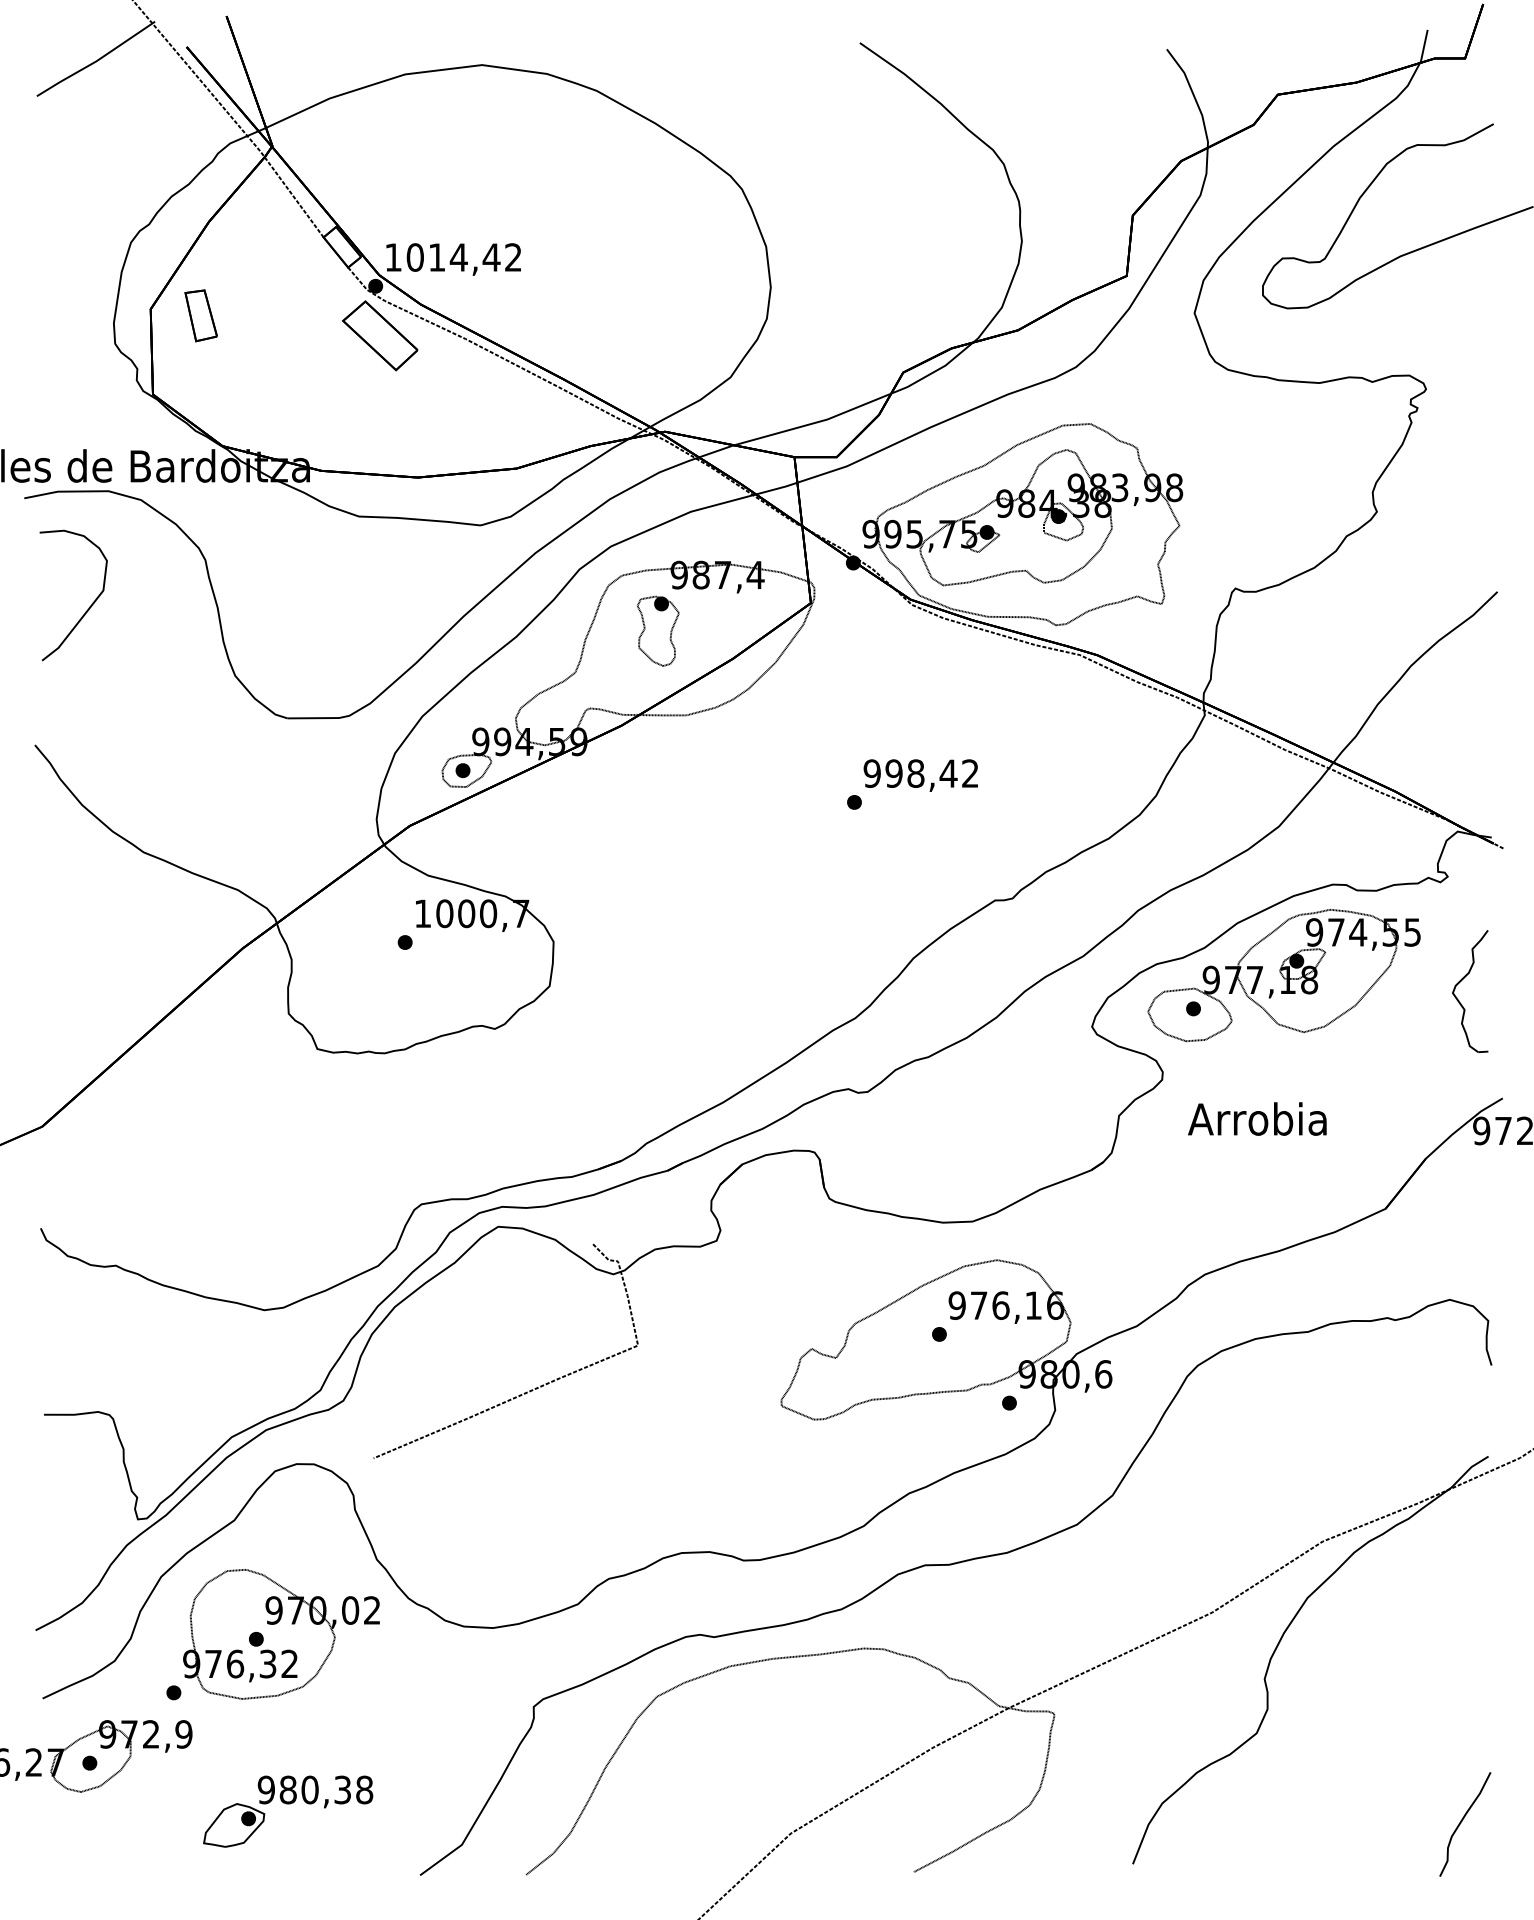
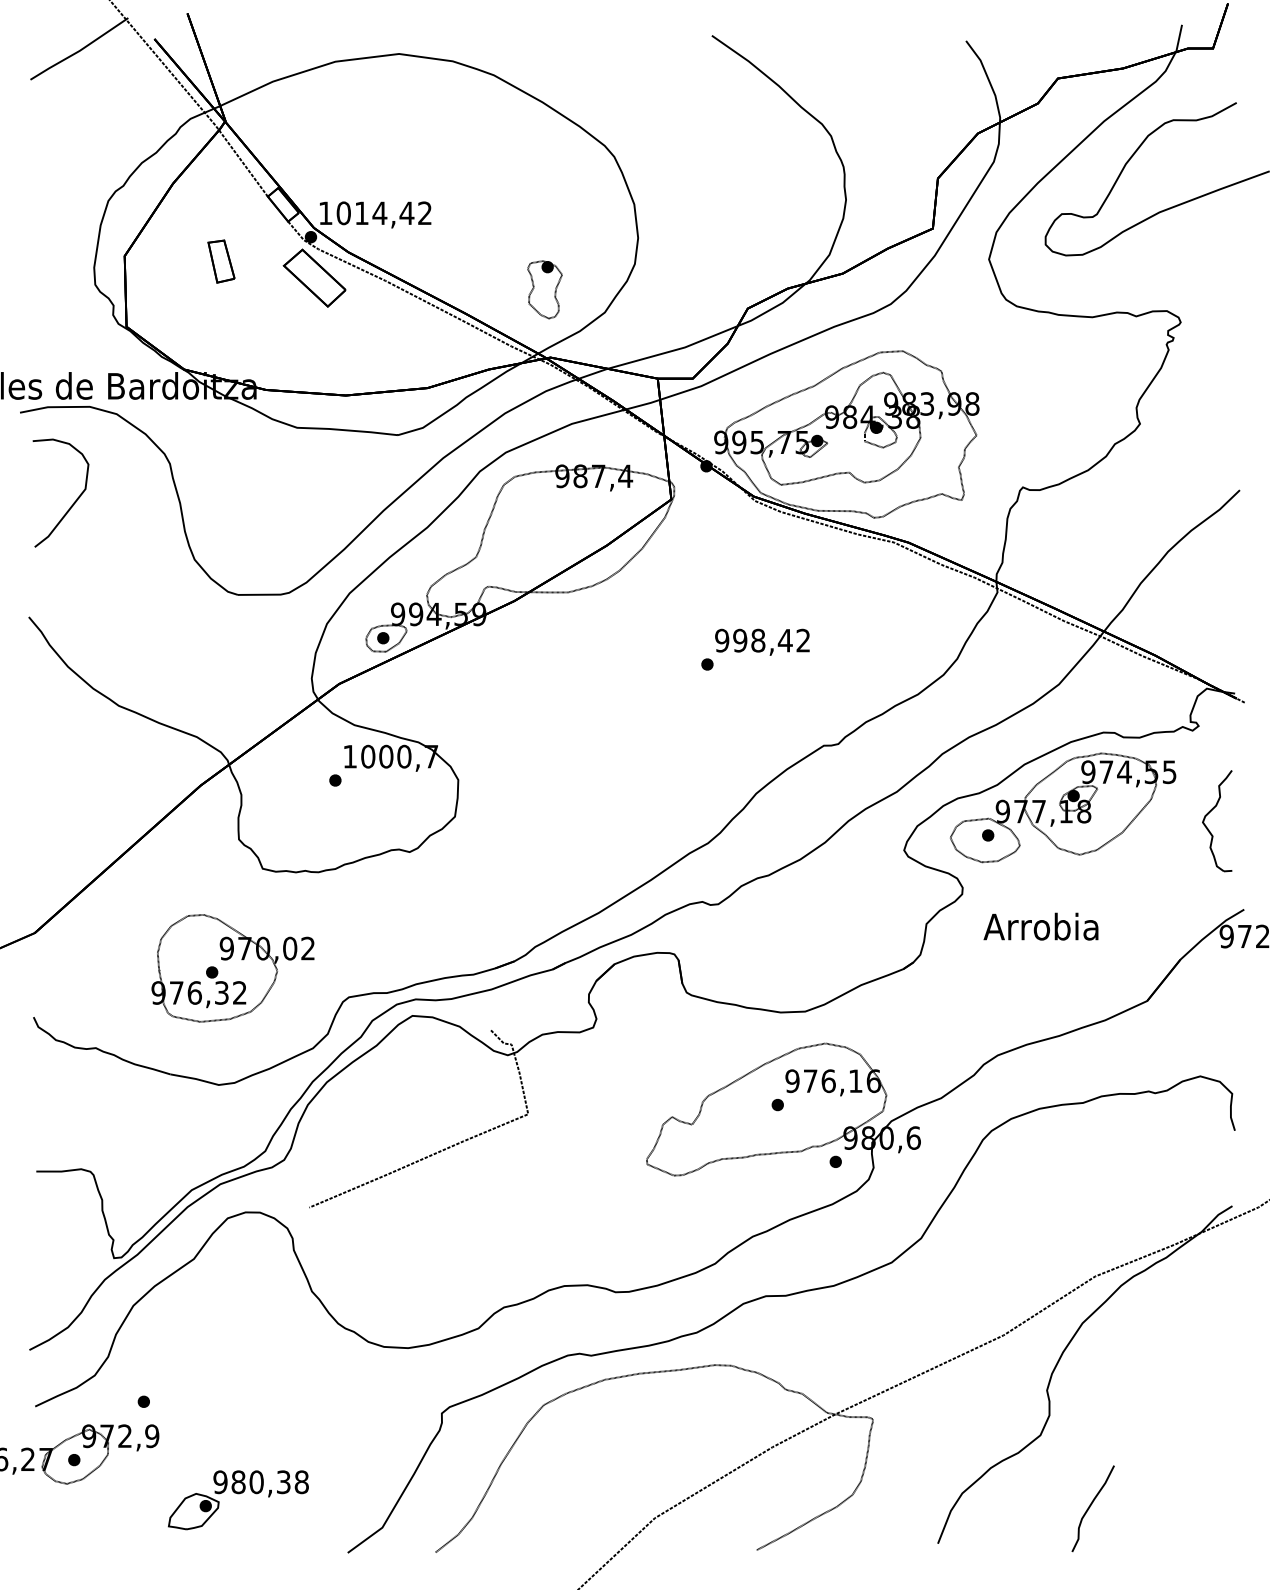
part: (201, 315) -> (221, 261), moved
part: (657, 630) -> (544, 289), moved
part: (280, 1634) -> (232, 968), moved
curve: (1462, 1822) -> (1090, 1507), moved

